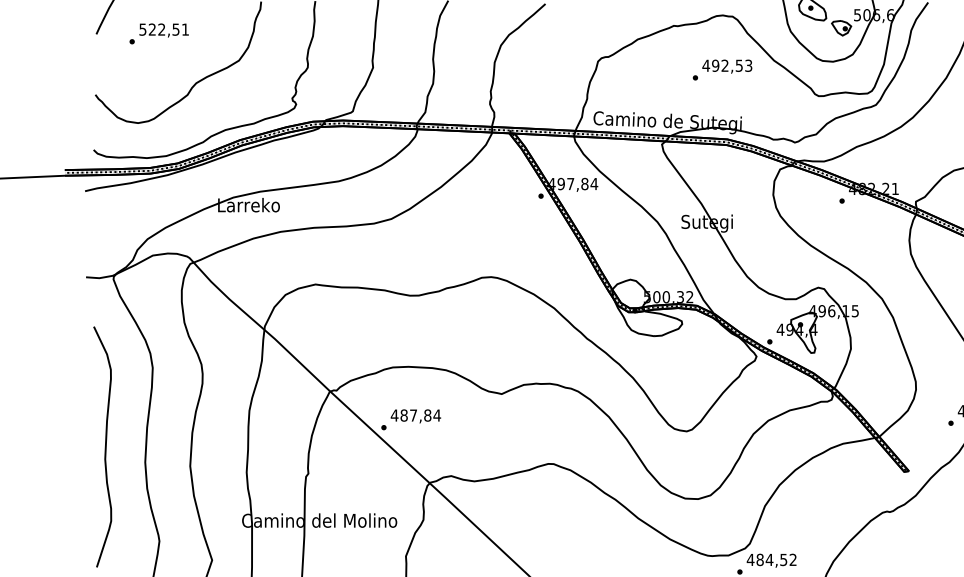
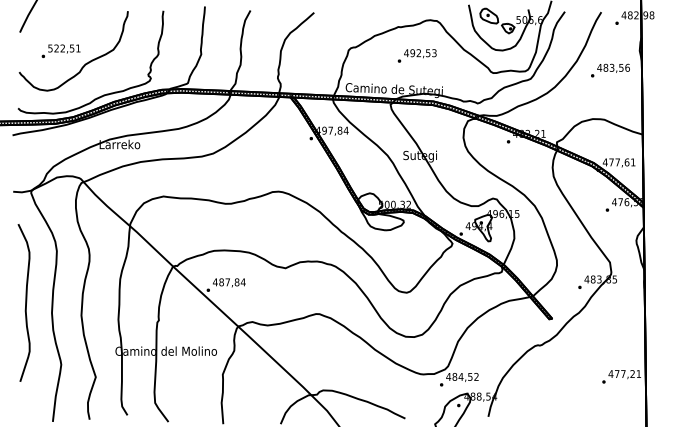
text: (158, 32) -> (60, 50), moved
text: (721, 69) -> (416, 55), moved

